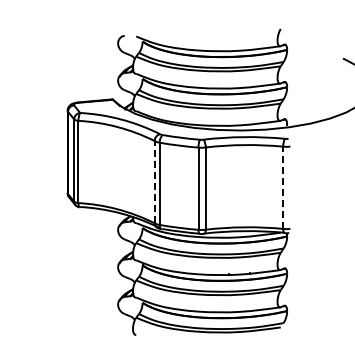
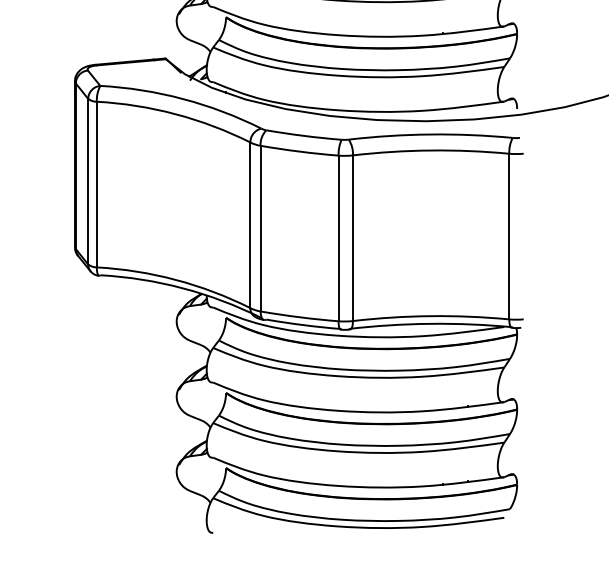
line: (154, 181) -> (249, 223), dashed -> solid
line: (283, 187) -> (509, 235), dashed -> solid

